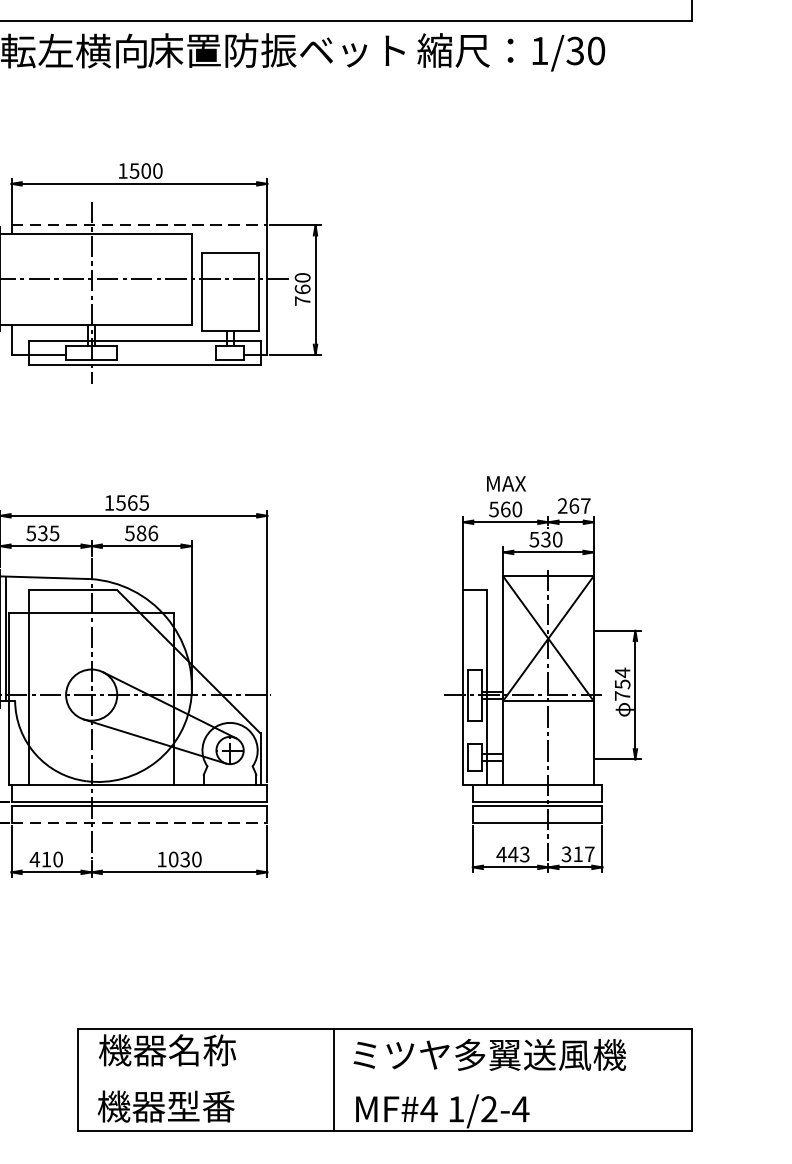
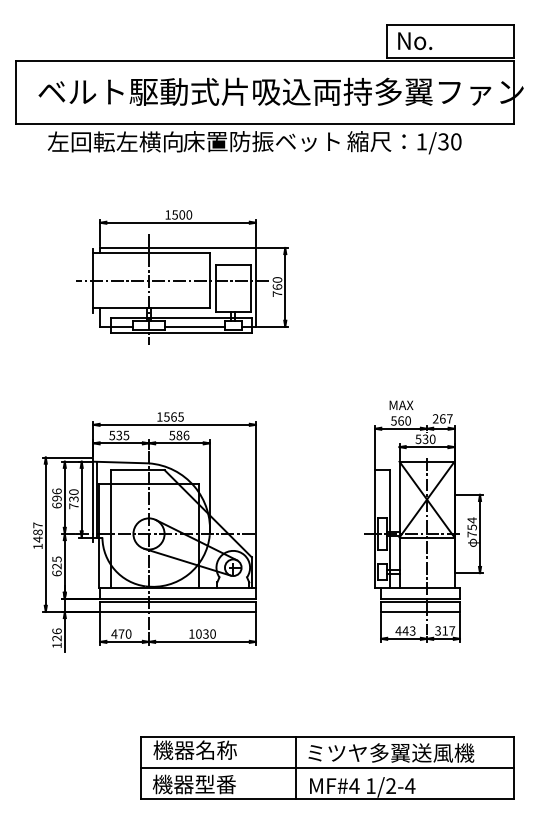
line: (140, 224) -> (178, 247), dashed -> solid
line: (166, 354) -> (194, 326), added
line: (140, 822) -> (178, 611), dashed -> solid
text: (46, 858) -> (121, 633), 410 -> 470
line: (384, 1080) -> (327, 768), added

